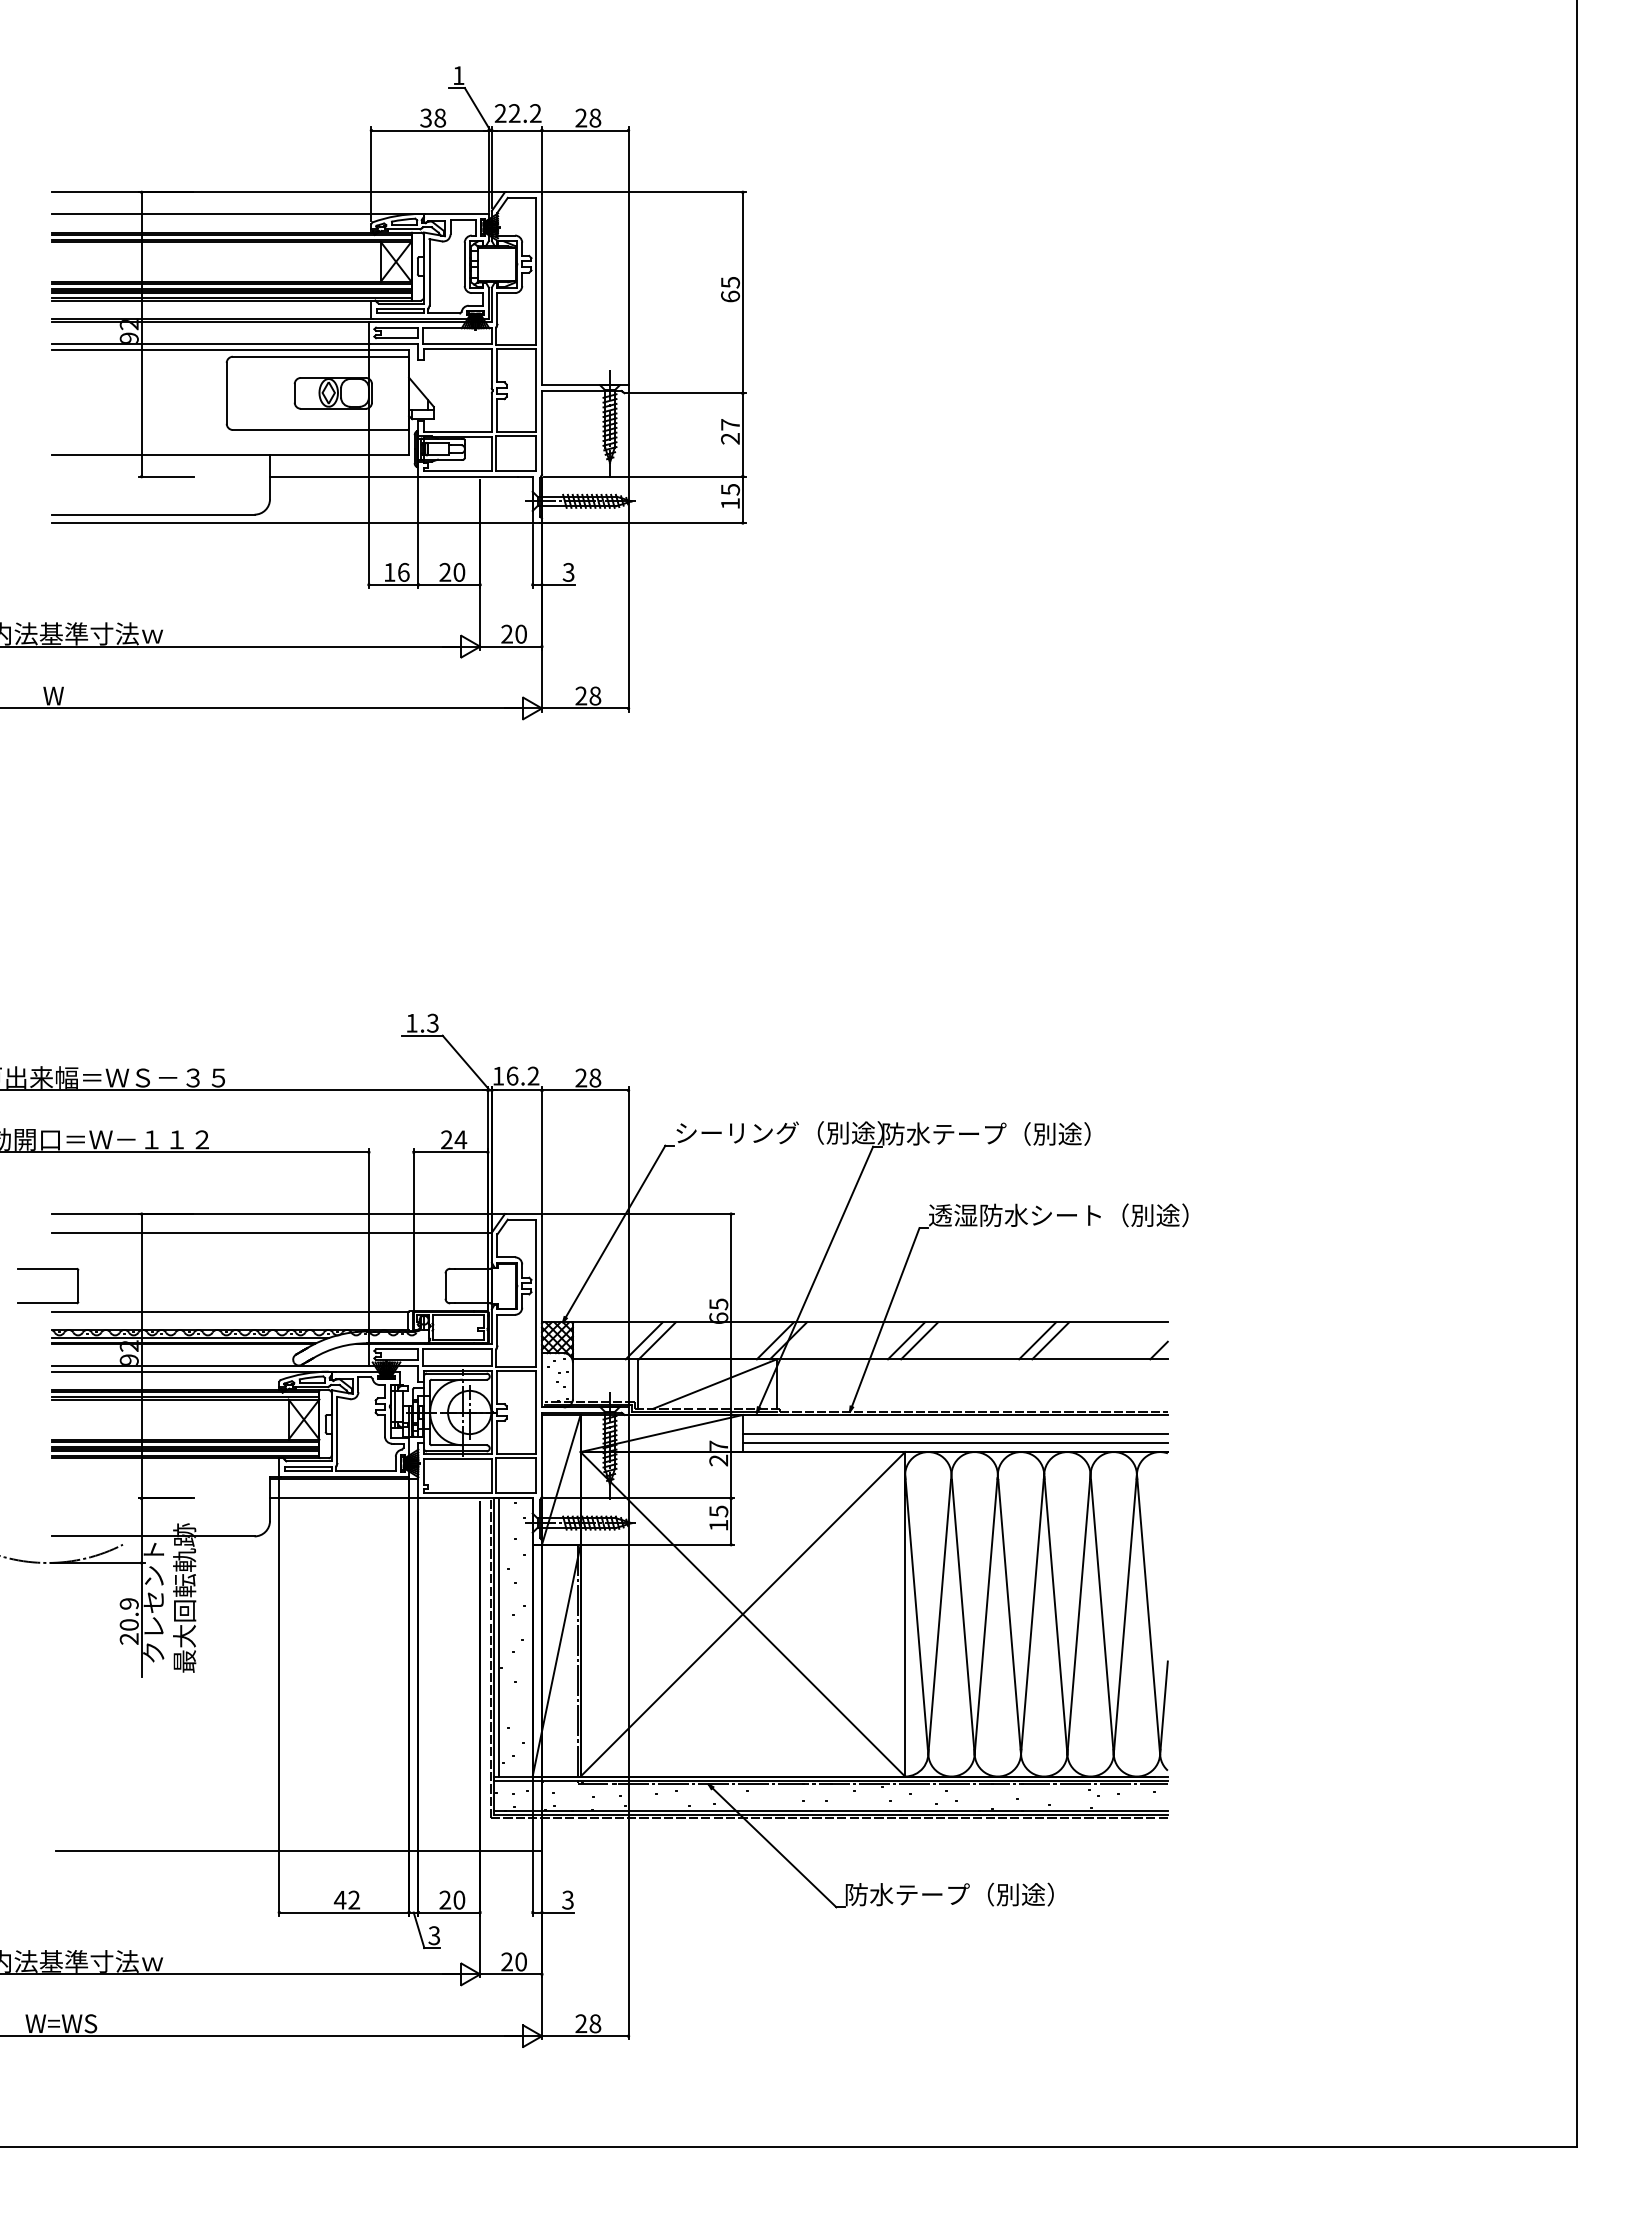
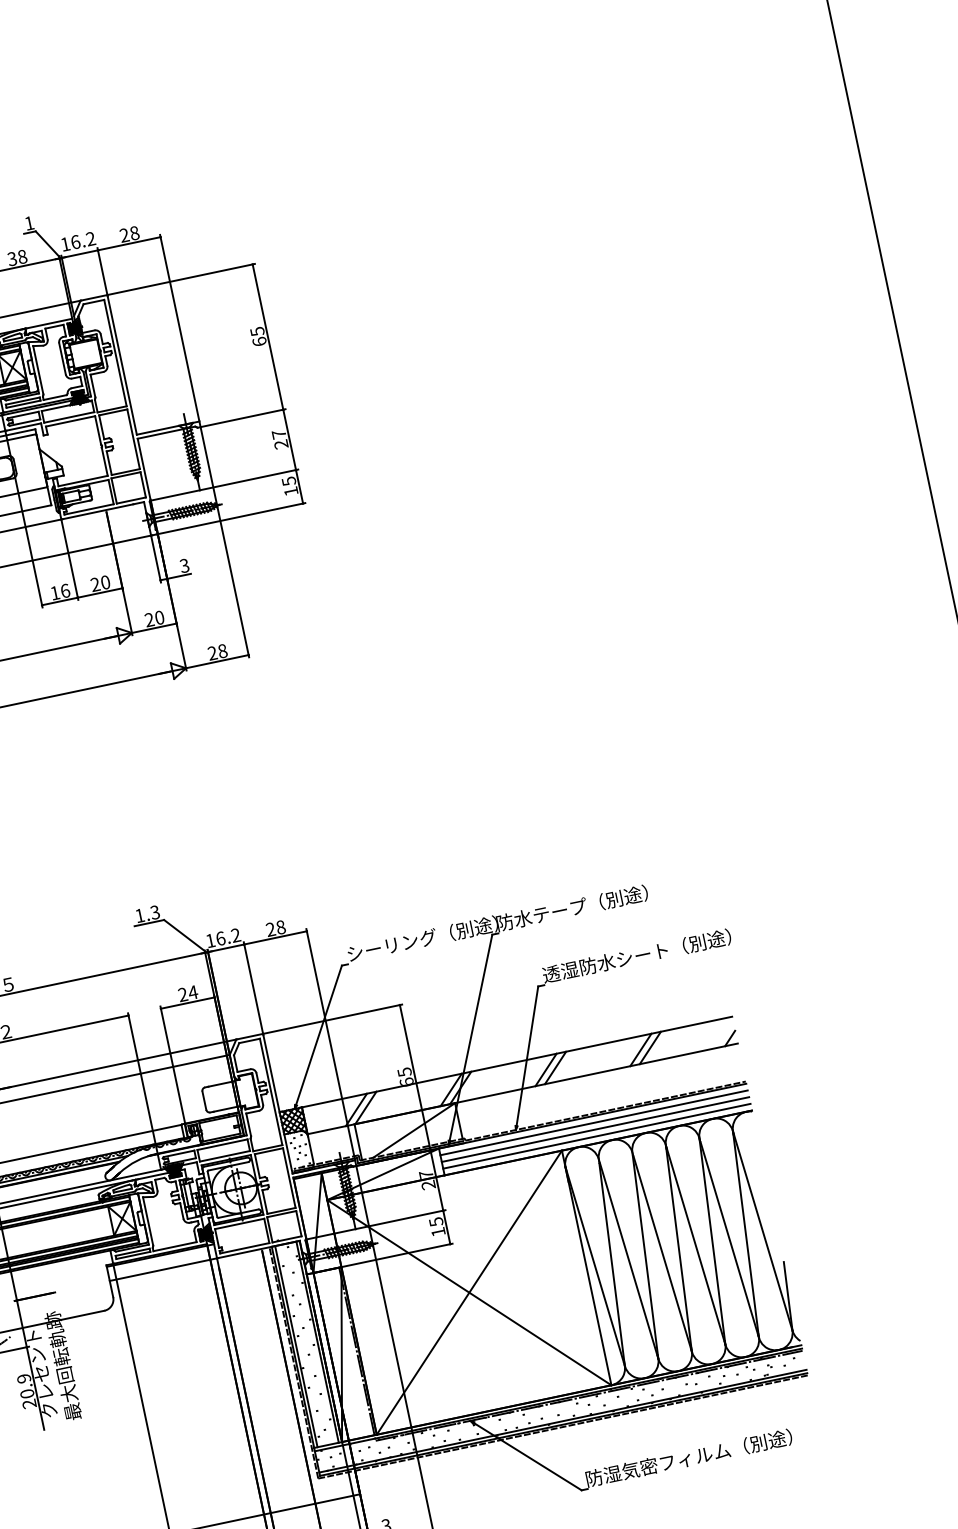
text: (507, 113) -> (70, 243), 22.2 -> 16.2
line: (954, 1424) -> (593, 1123), added
line: (528, 1637) -> (317, 1342), added
text: (999, 1894) -> (697, 1456), 防水テープ（別途） -> 防湿気密フィルム（別途）

